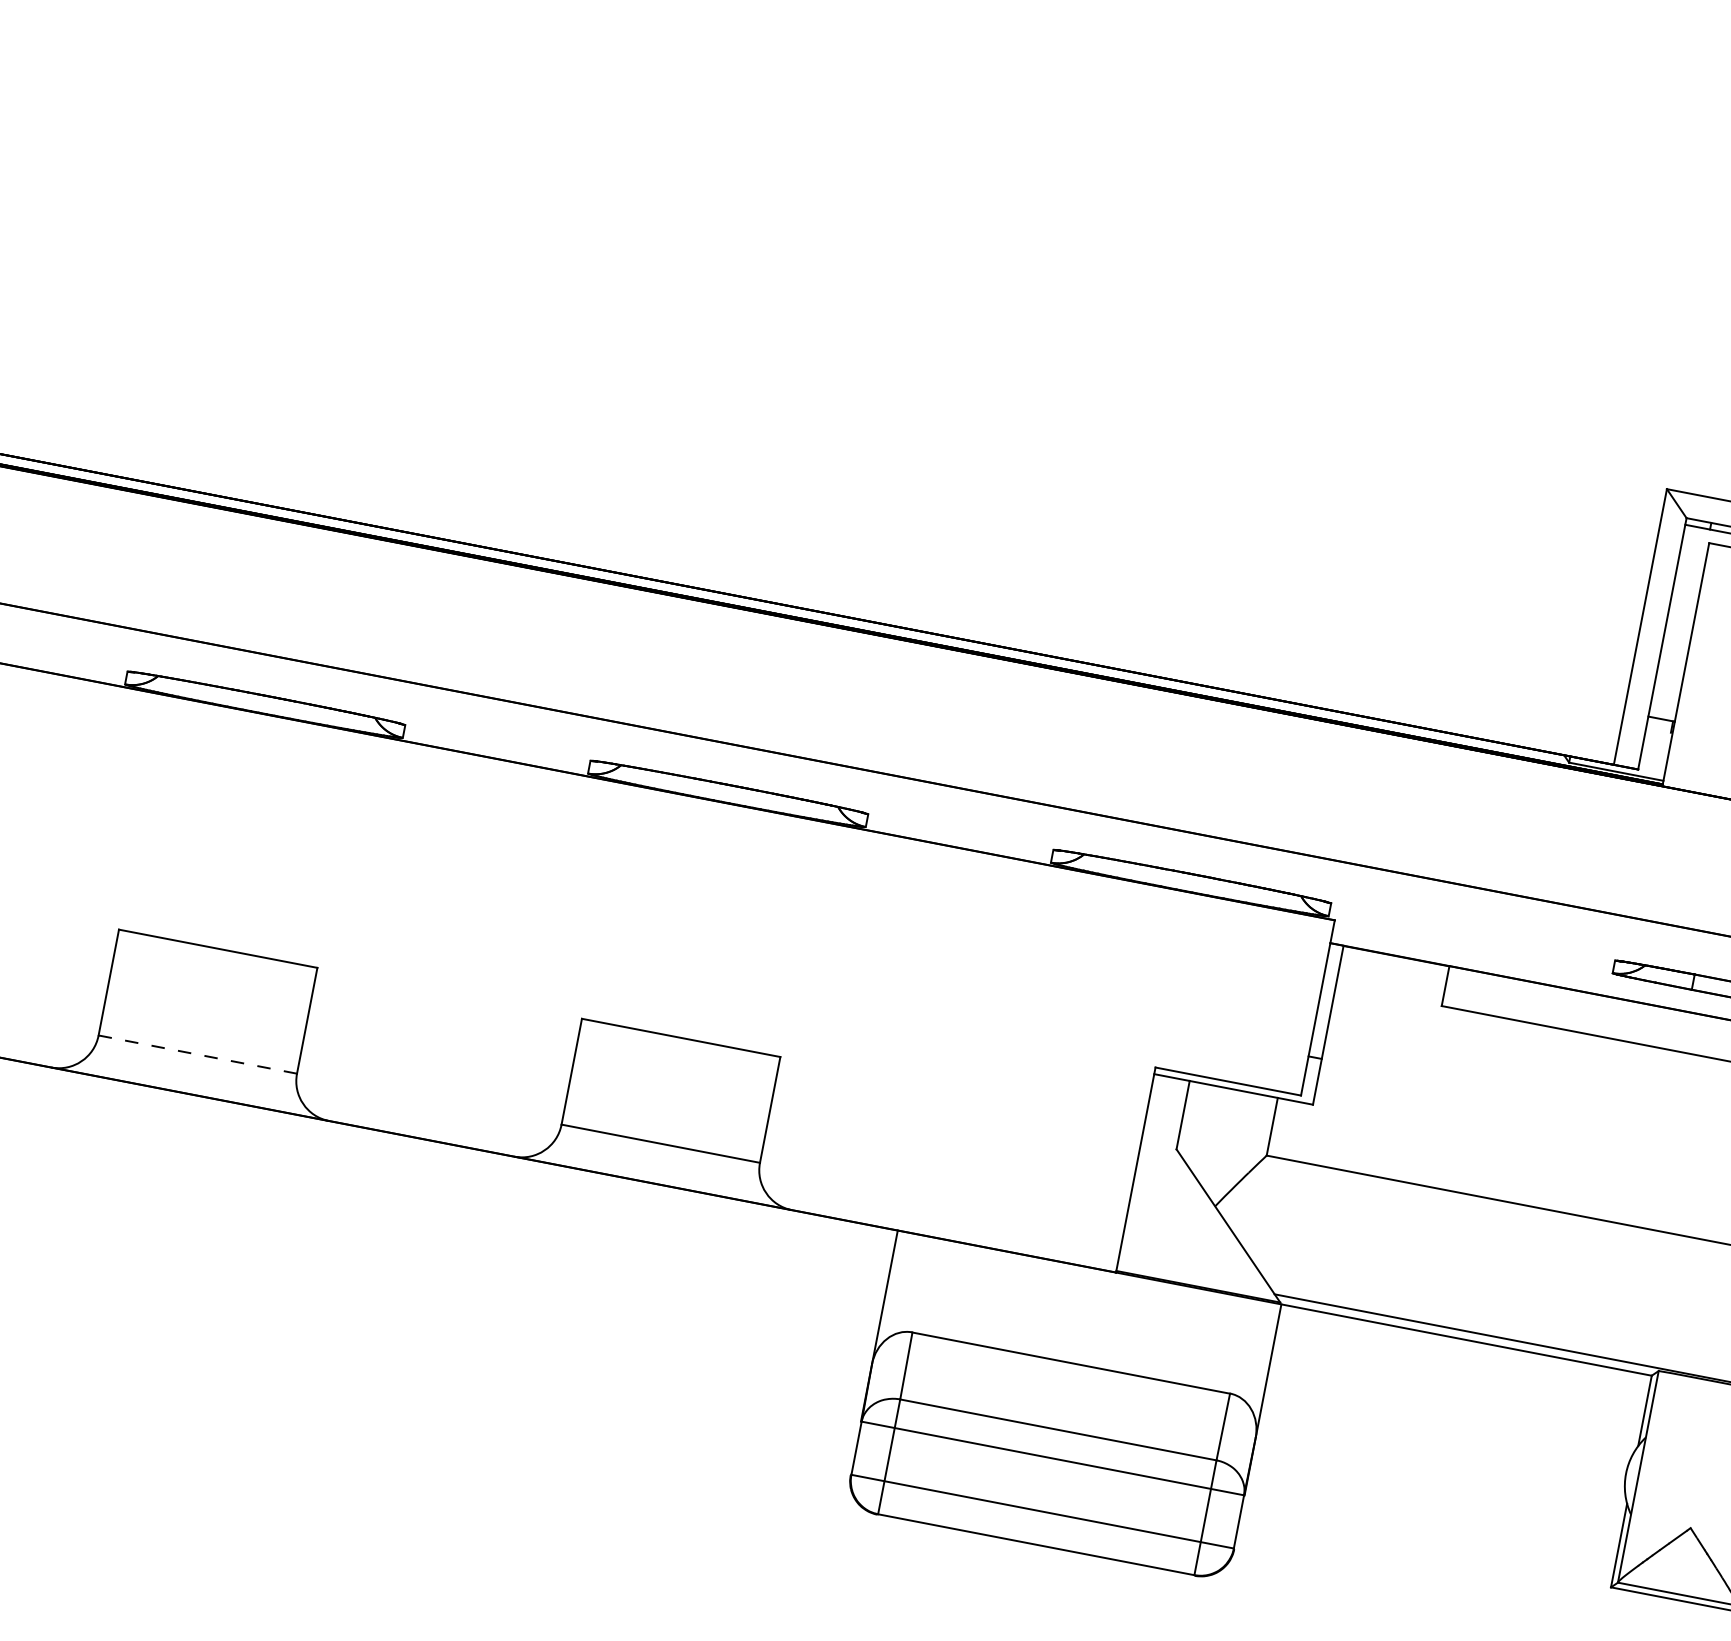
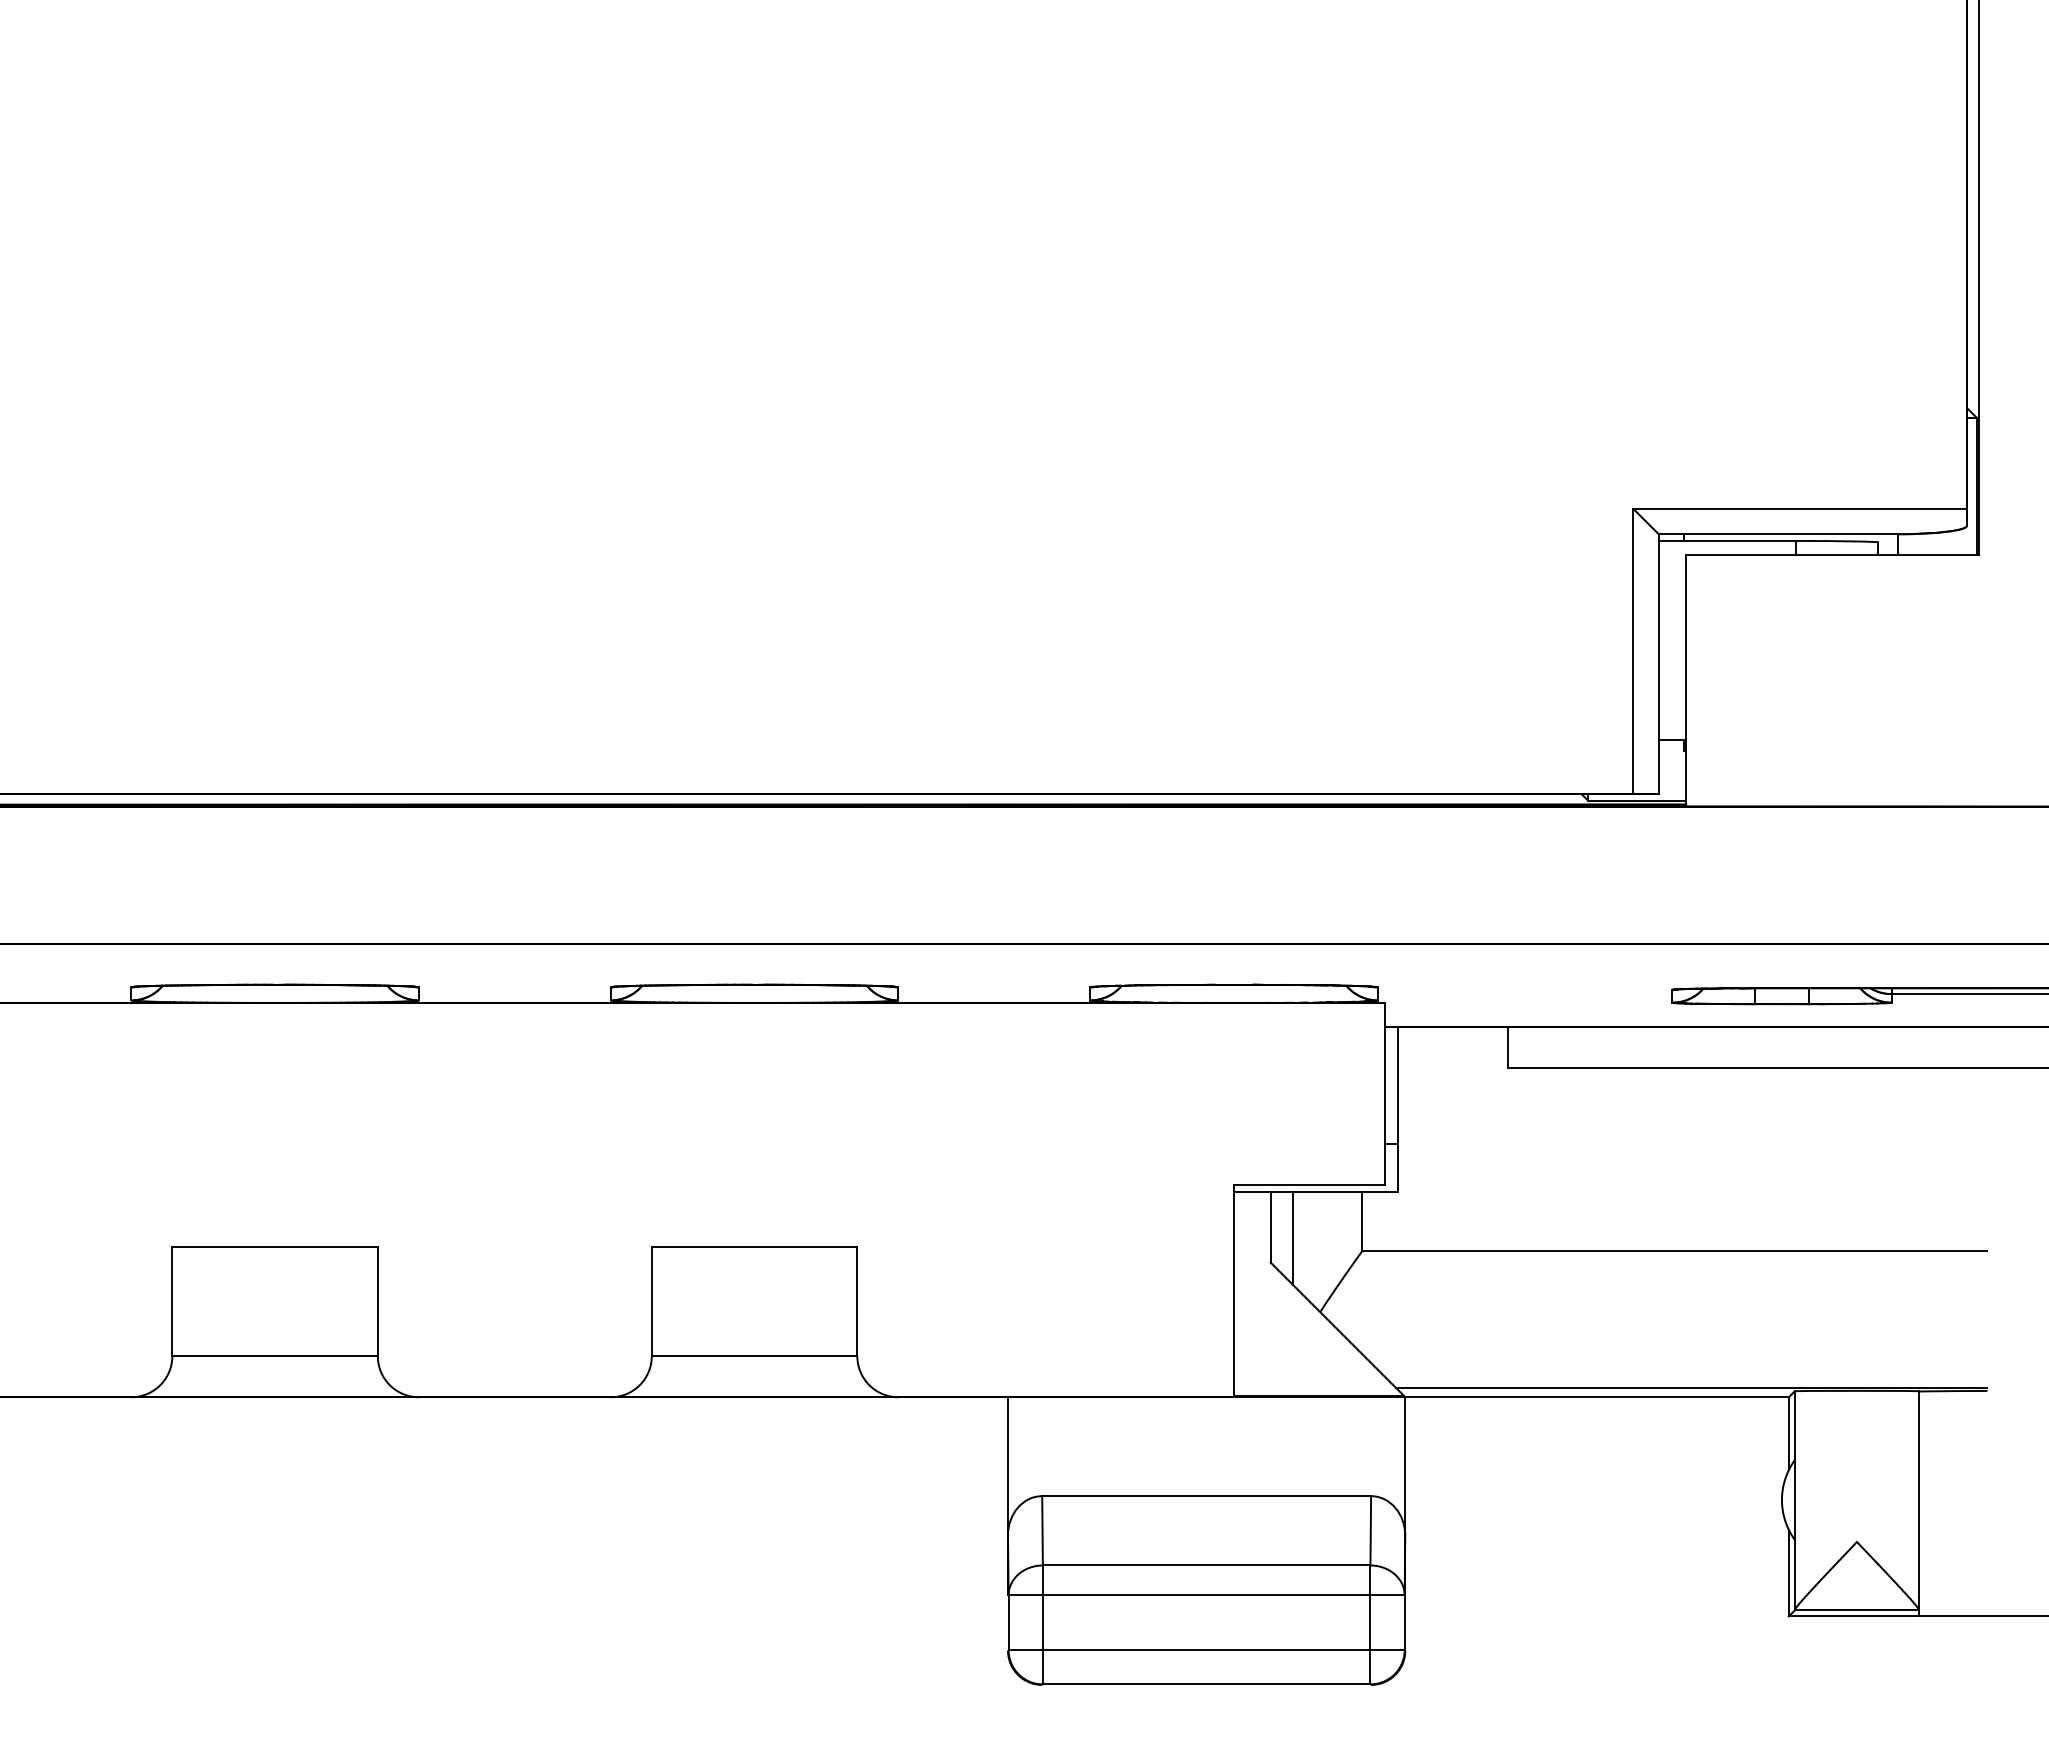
line: (198, 1054) -> (275, 1356), dashed -> solid
line: (1203, 1130) -> (1293, 1238), added

